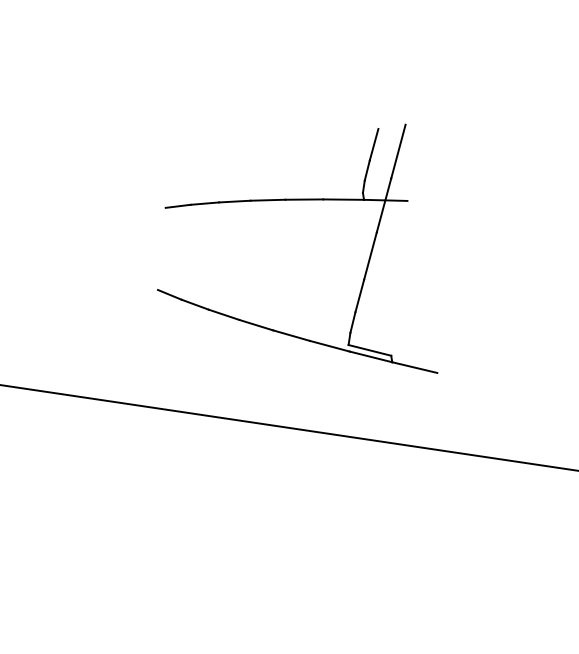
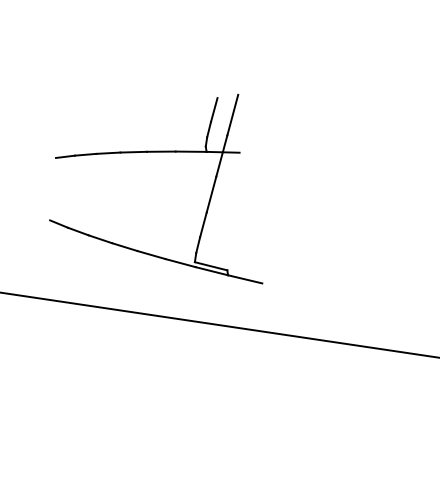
part: (298, 200) -> (156, 152), moved

